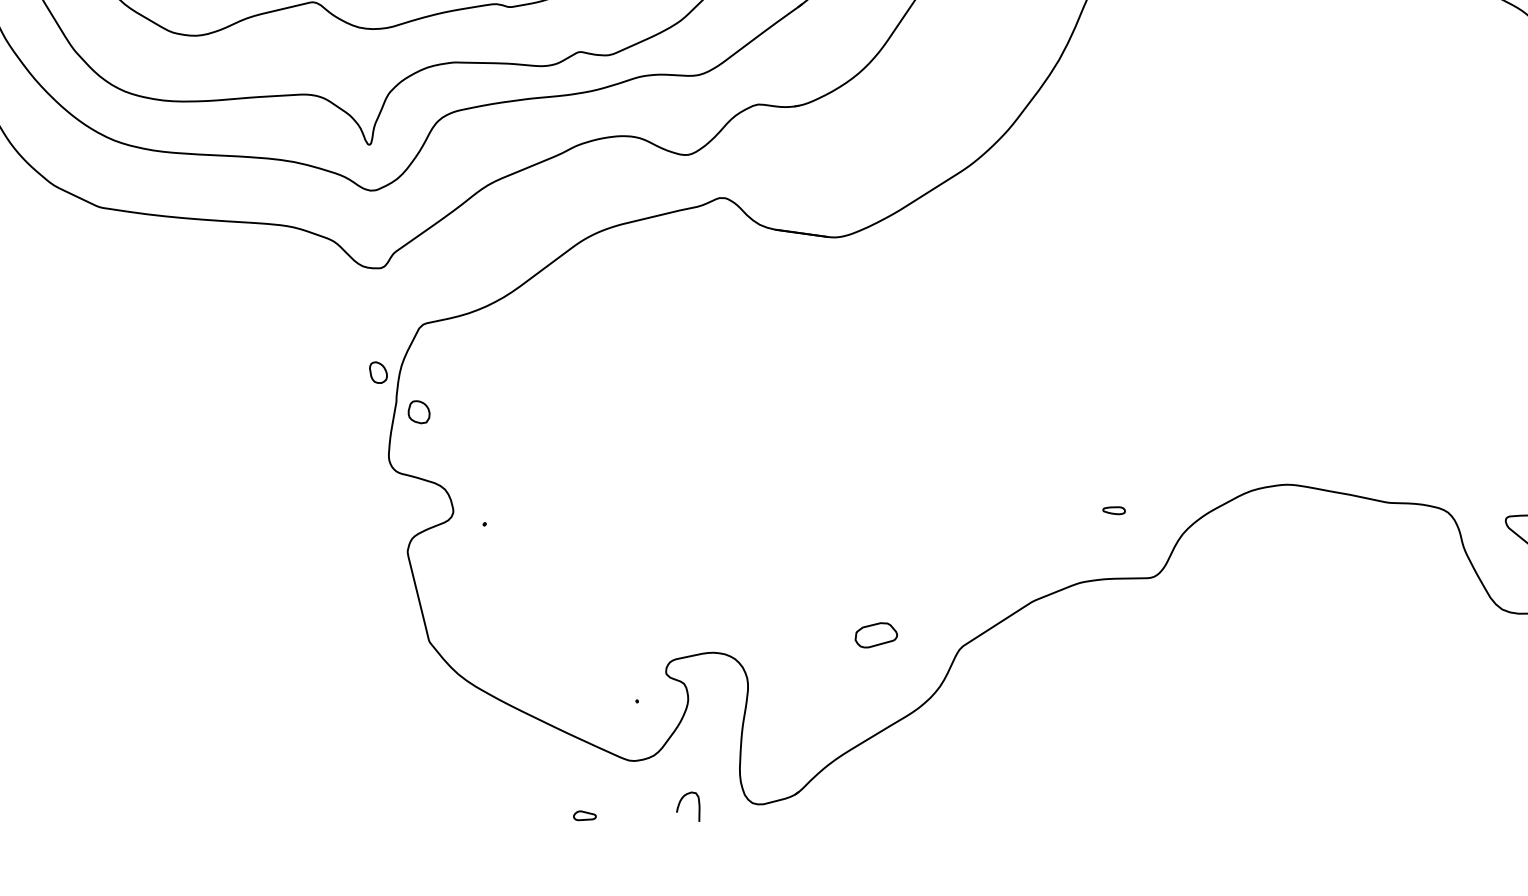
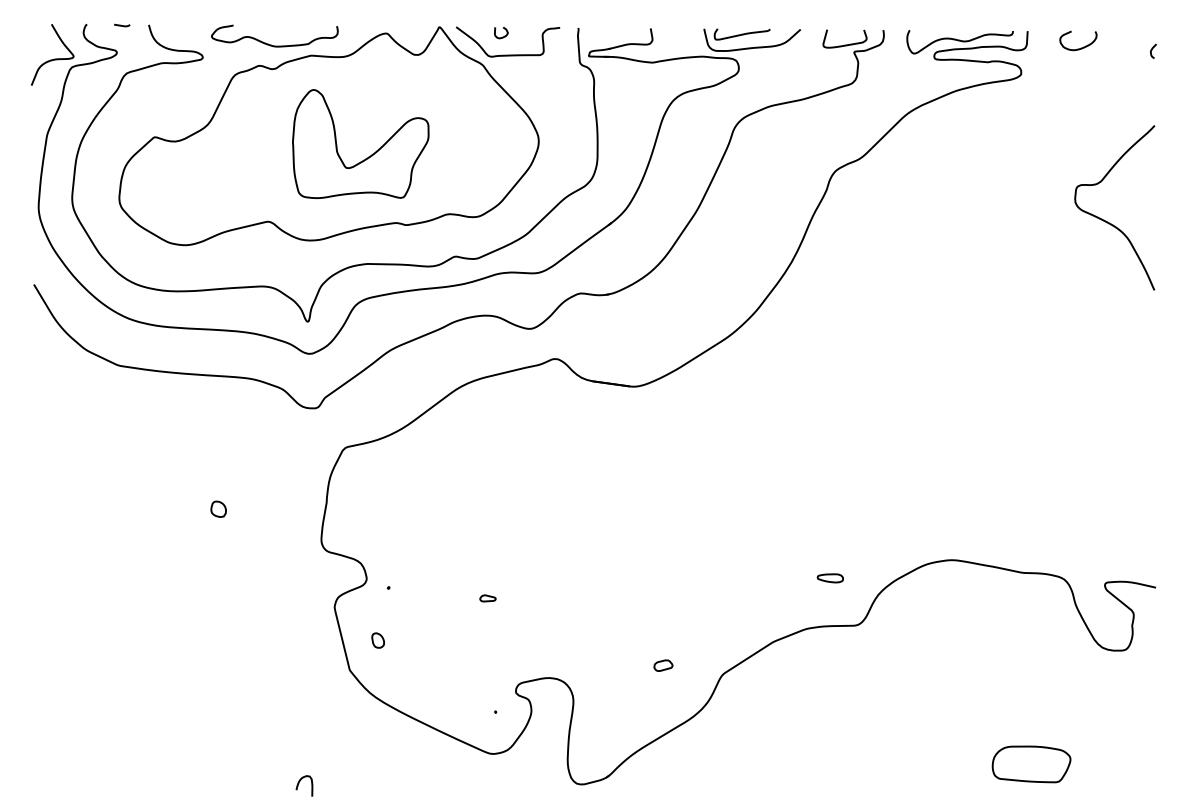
part: (377, 372) -> (377, 640), moved
part: (418, 411) -> (218, 508), moved
part: (1113, 510) -> (829, 578), size x1.67
part: (876, 634) -> (663, 665), size x0.62
part: (1401, 775) -> (1031, 764), added
curve: (681, 803) -> (299, 783), moved
part: (584, 815) -> (487, 598), moved

